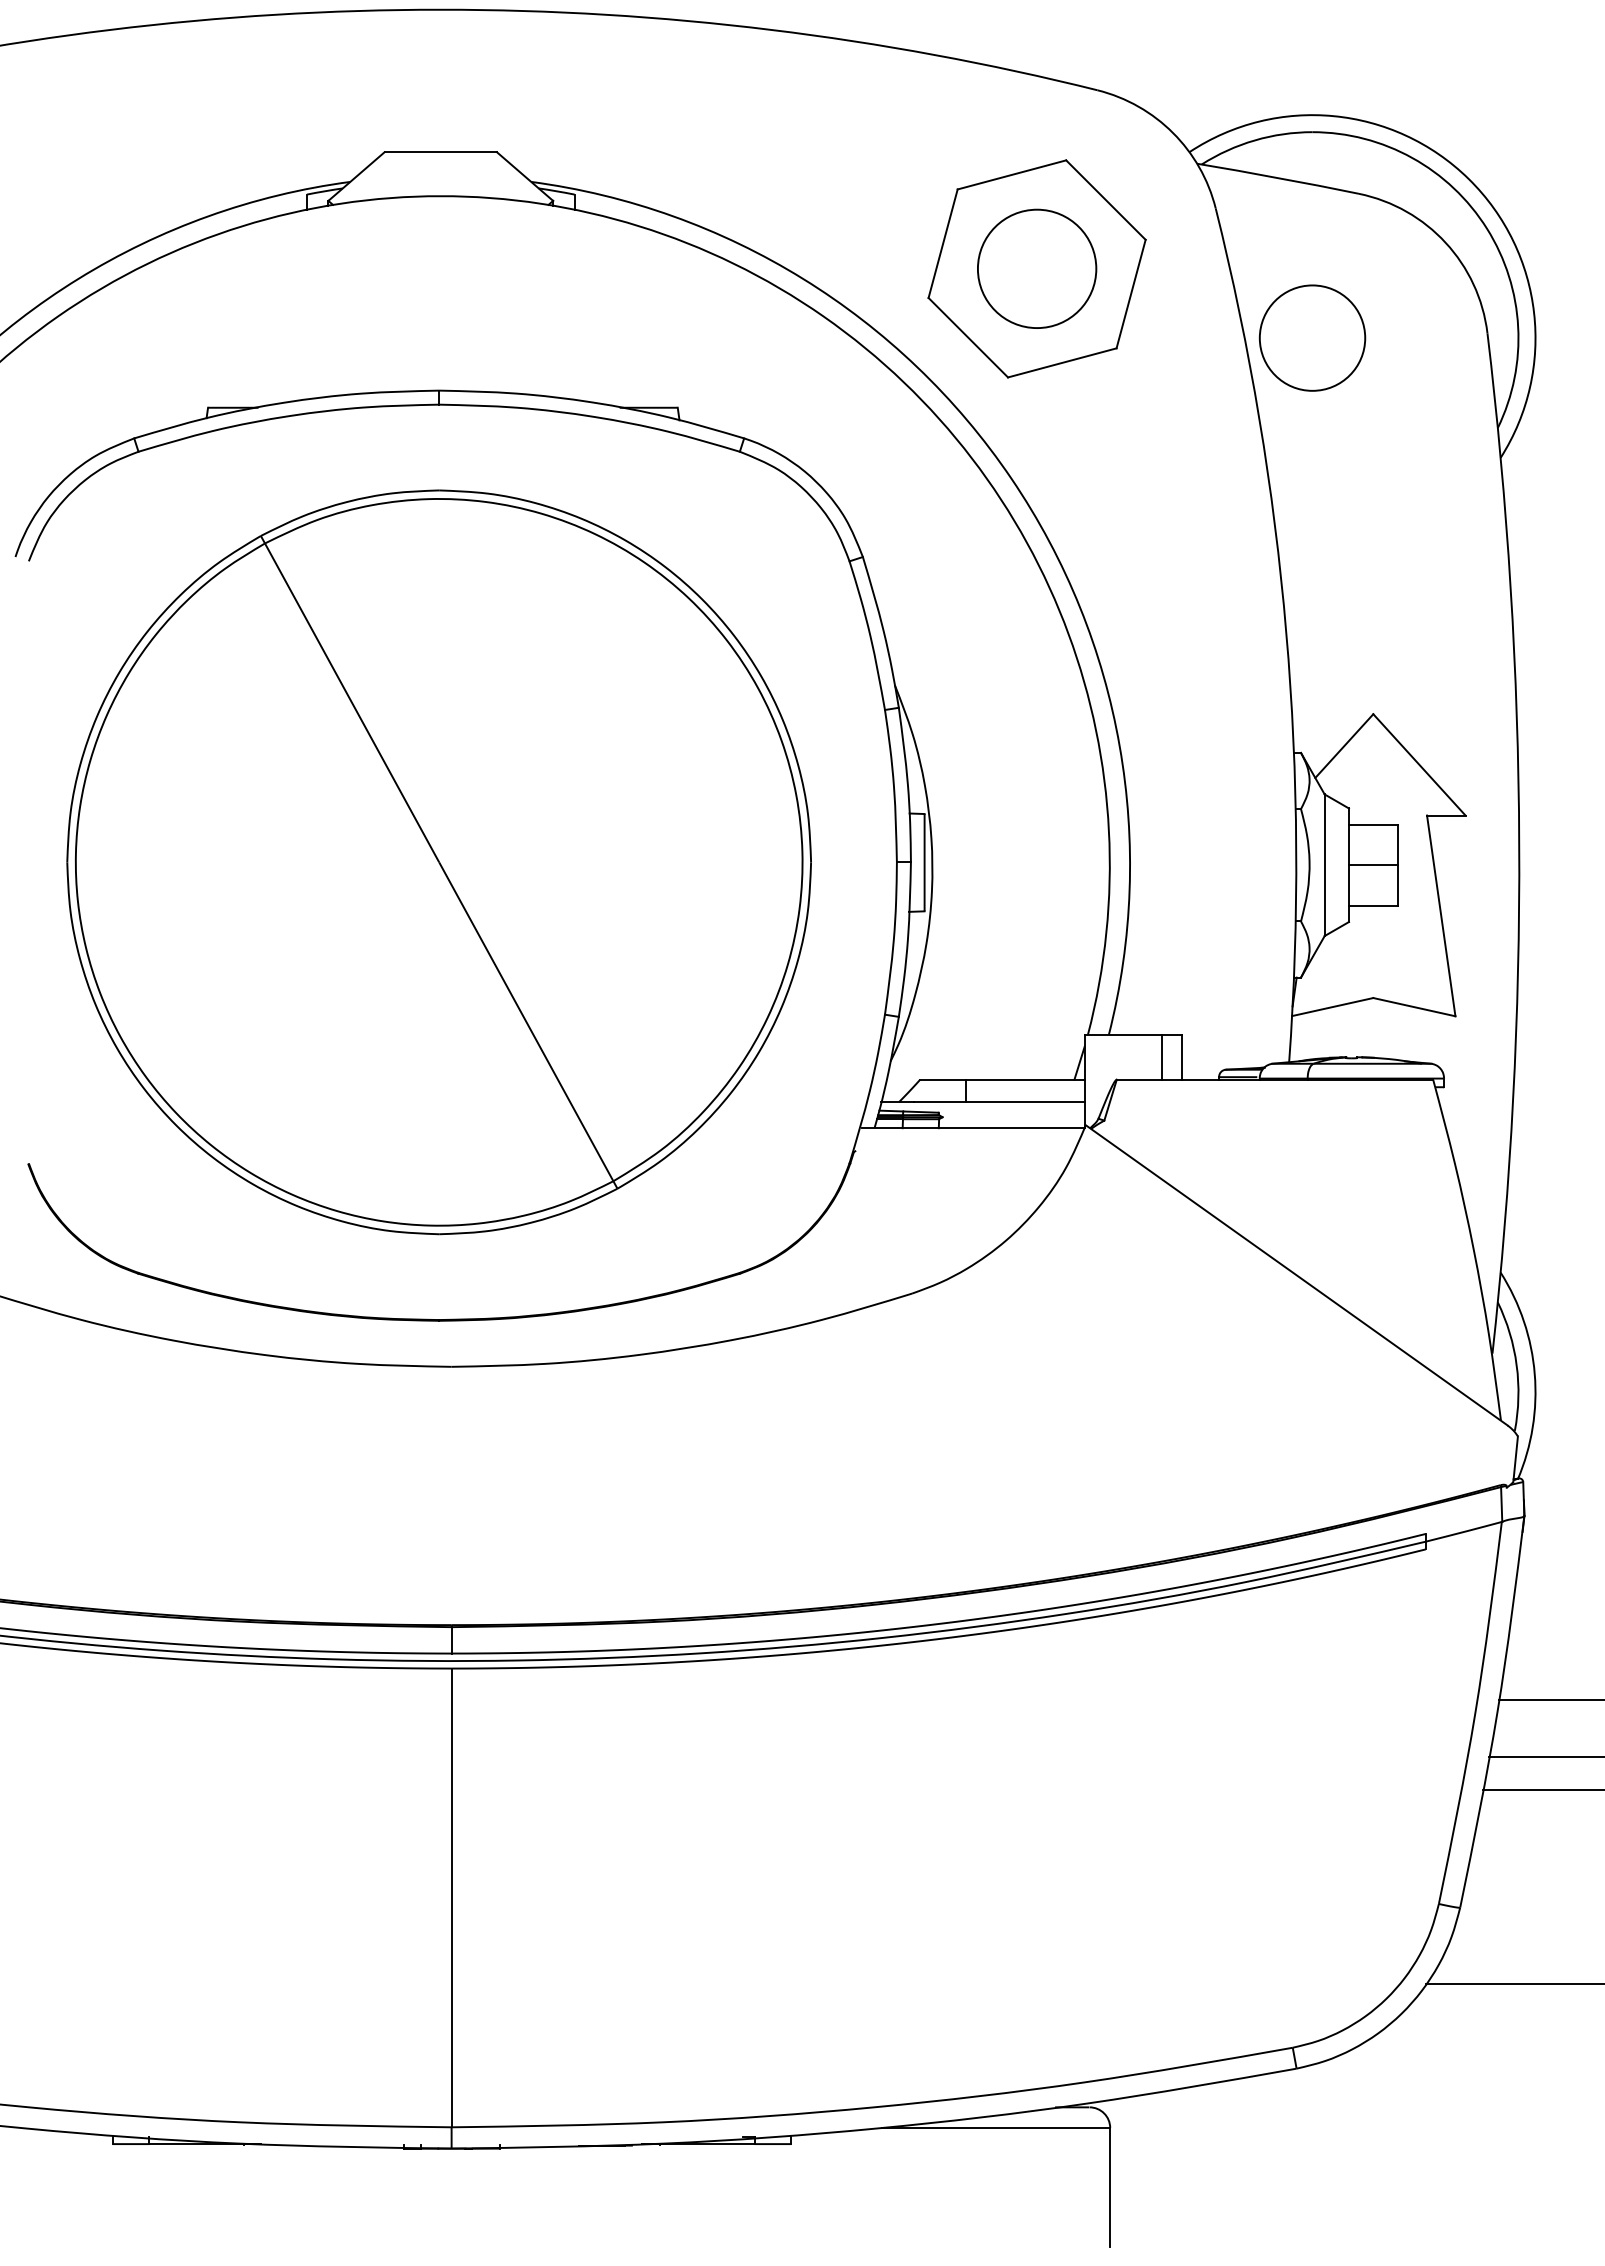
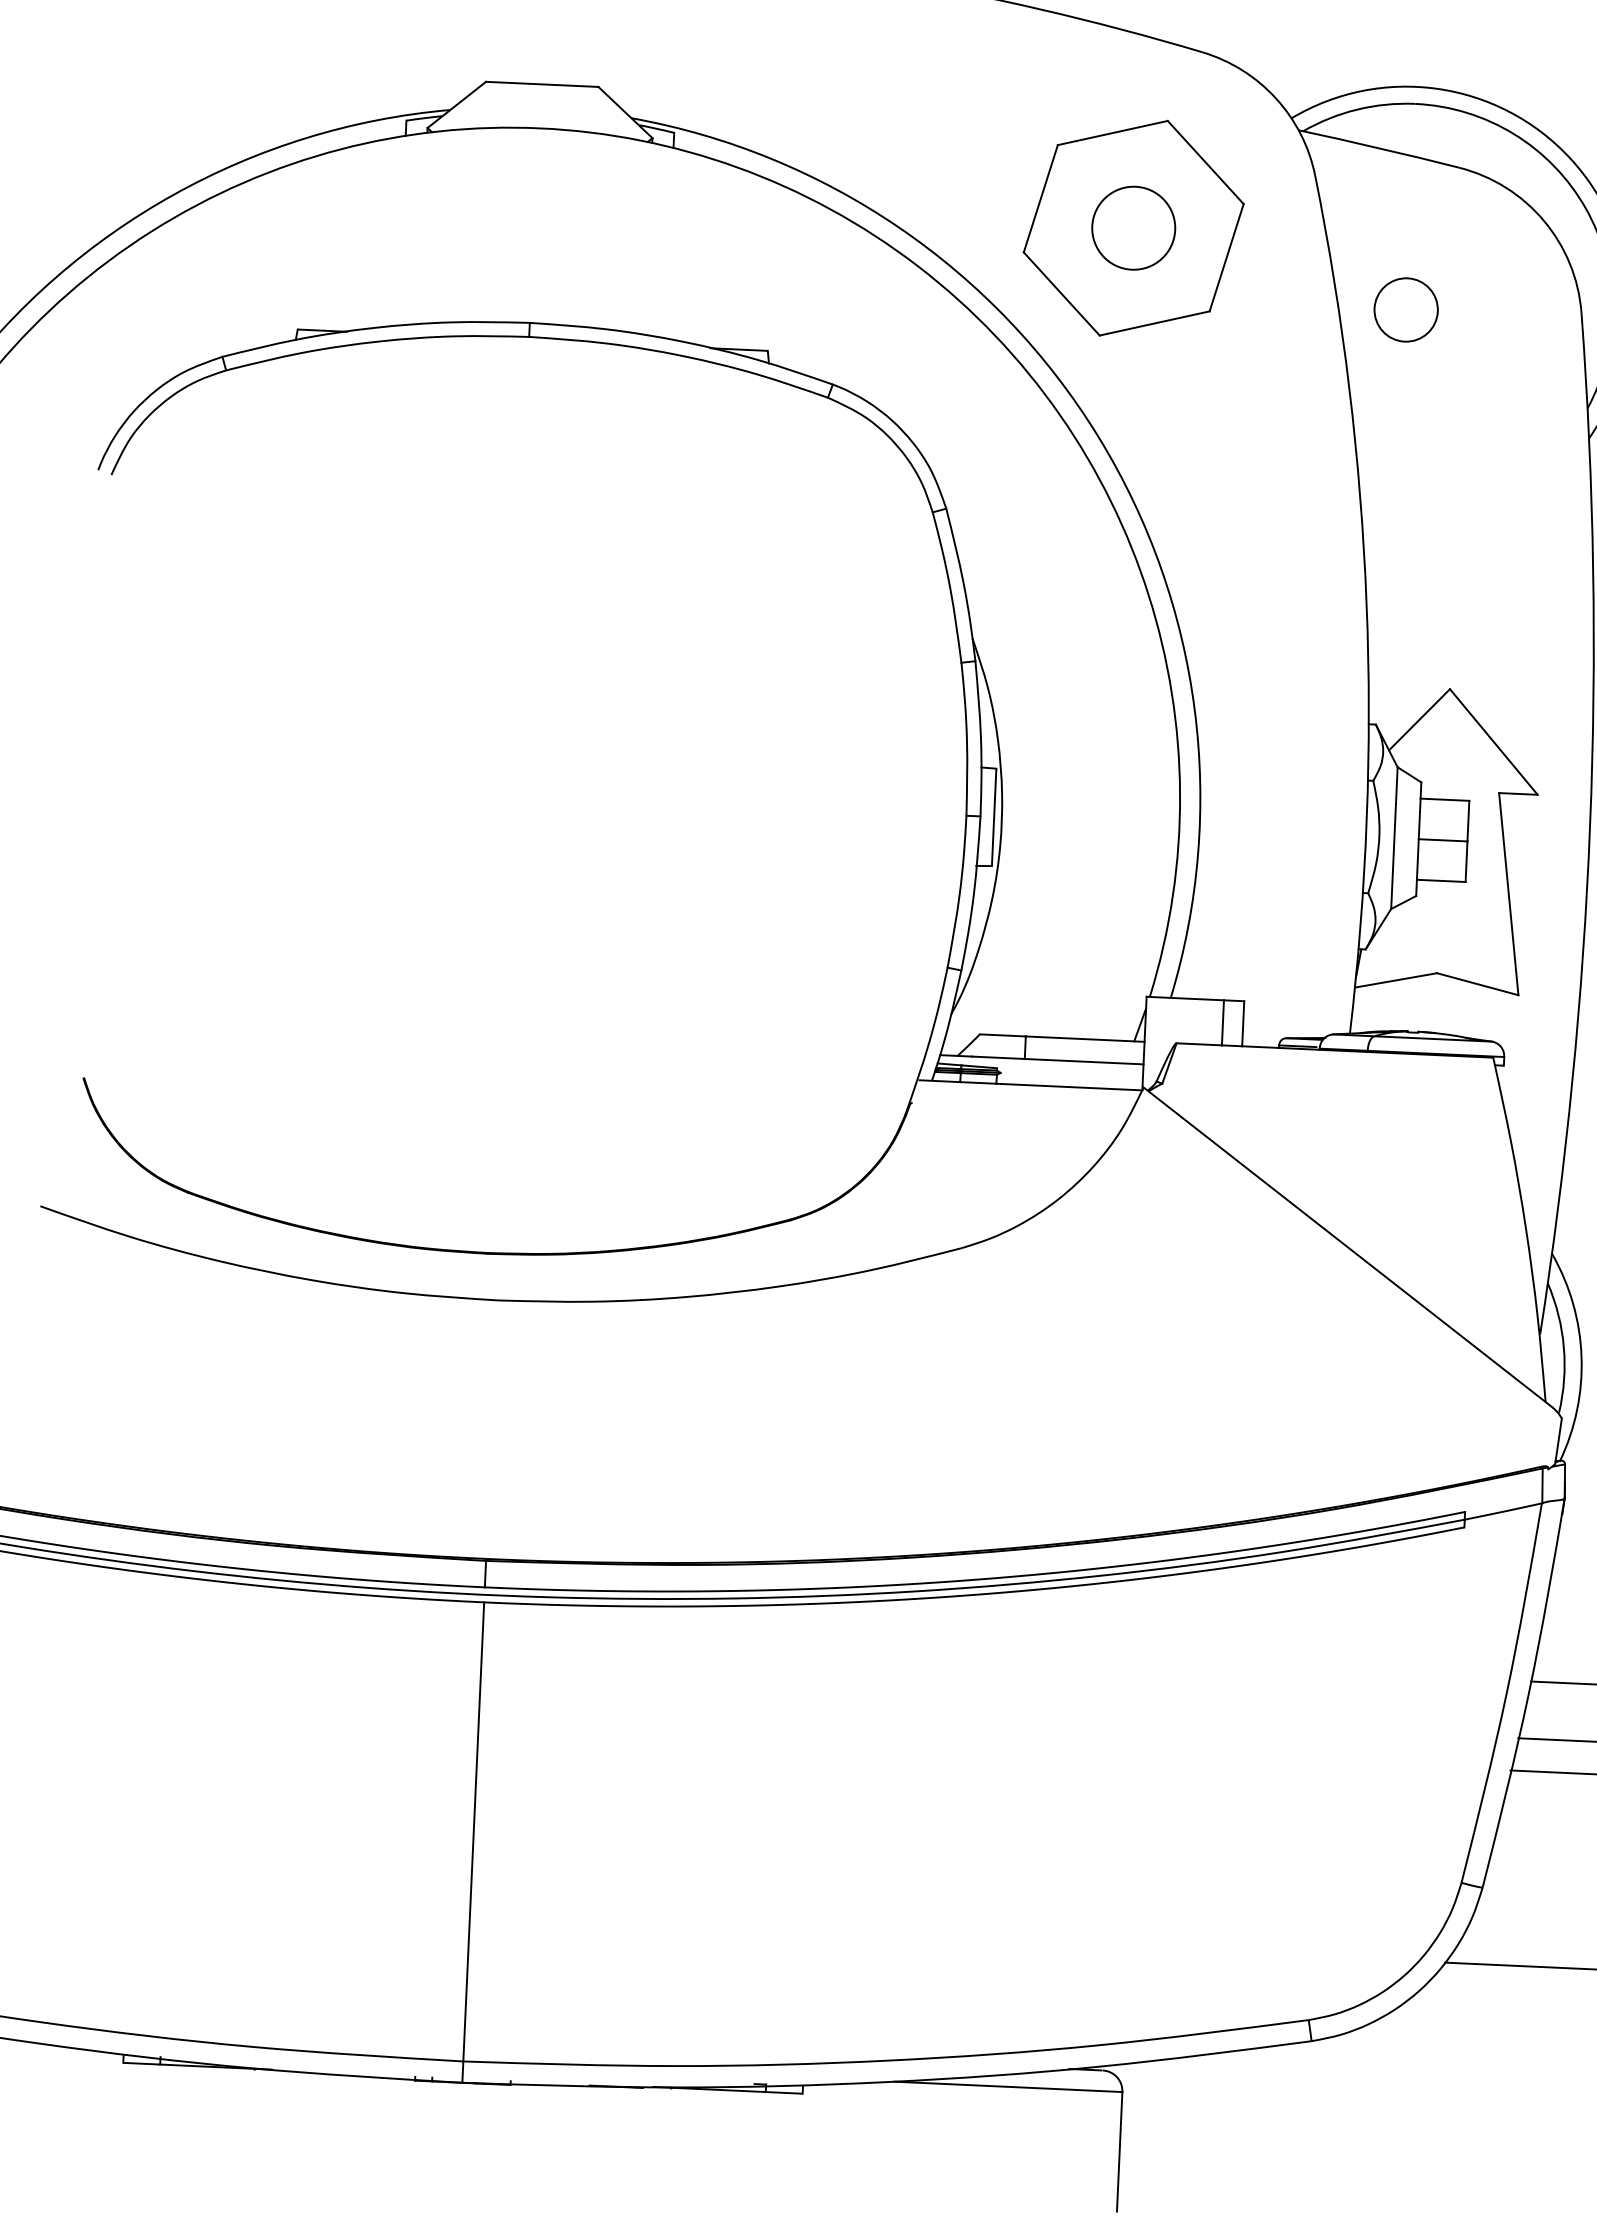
circle: (1036, 268) -> (1133, 227), size x0.7
circle: (1312, 337) -> (1406, 309), size x0.6
part: (438, 862) -> (507, 795), removed

